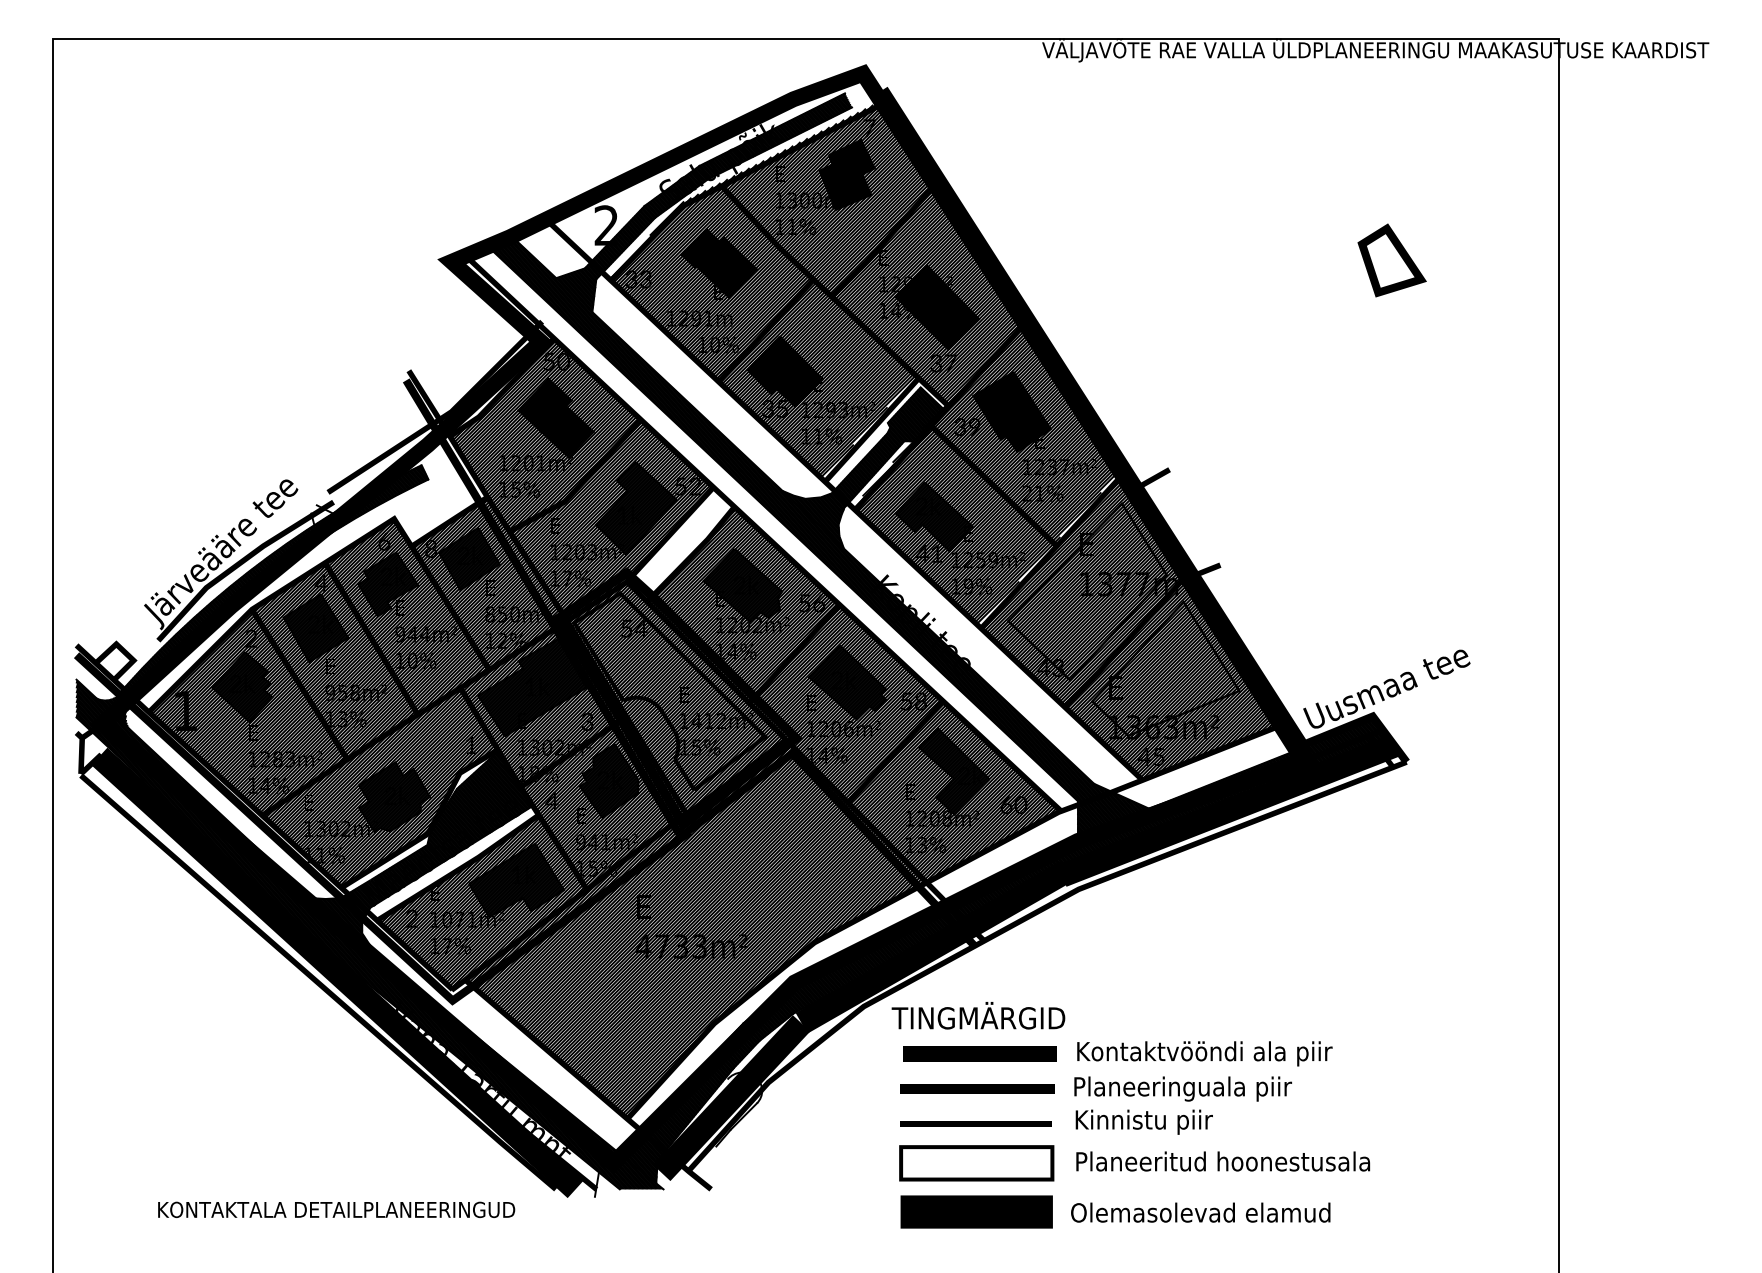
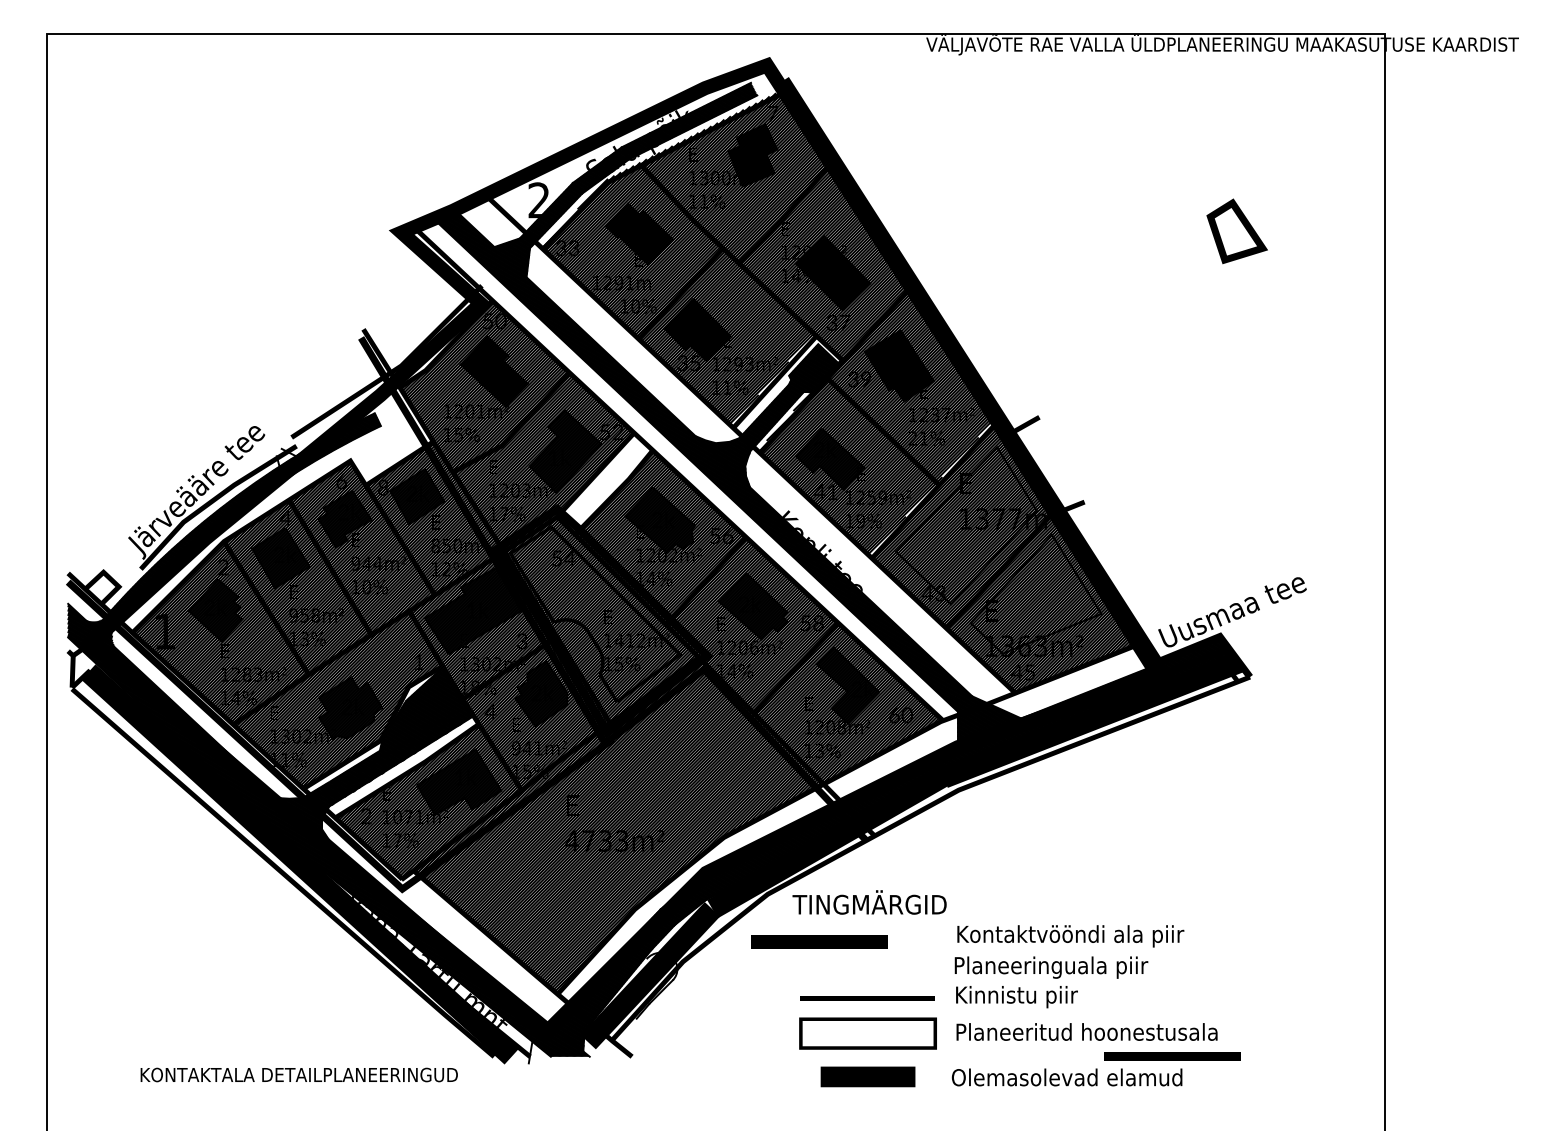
line: (980, 1052) -> (819, 941), moved
line: (977, 1088) -> (1172, 1056), moved
part: (976, 1211) -> (867, 1076), size x0.7

